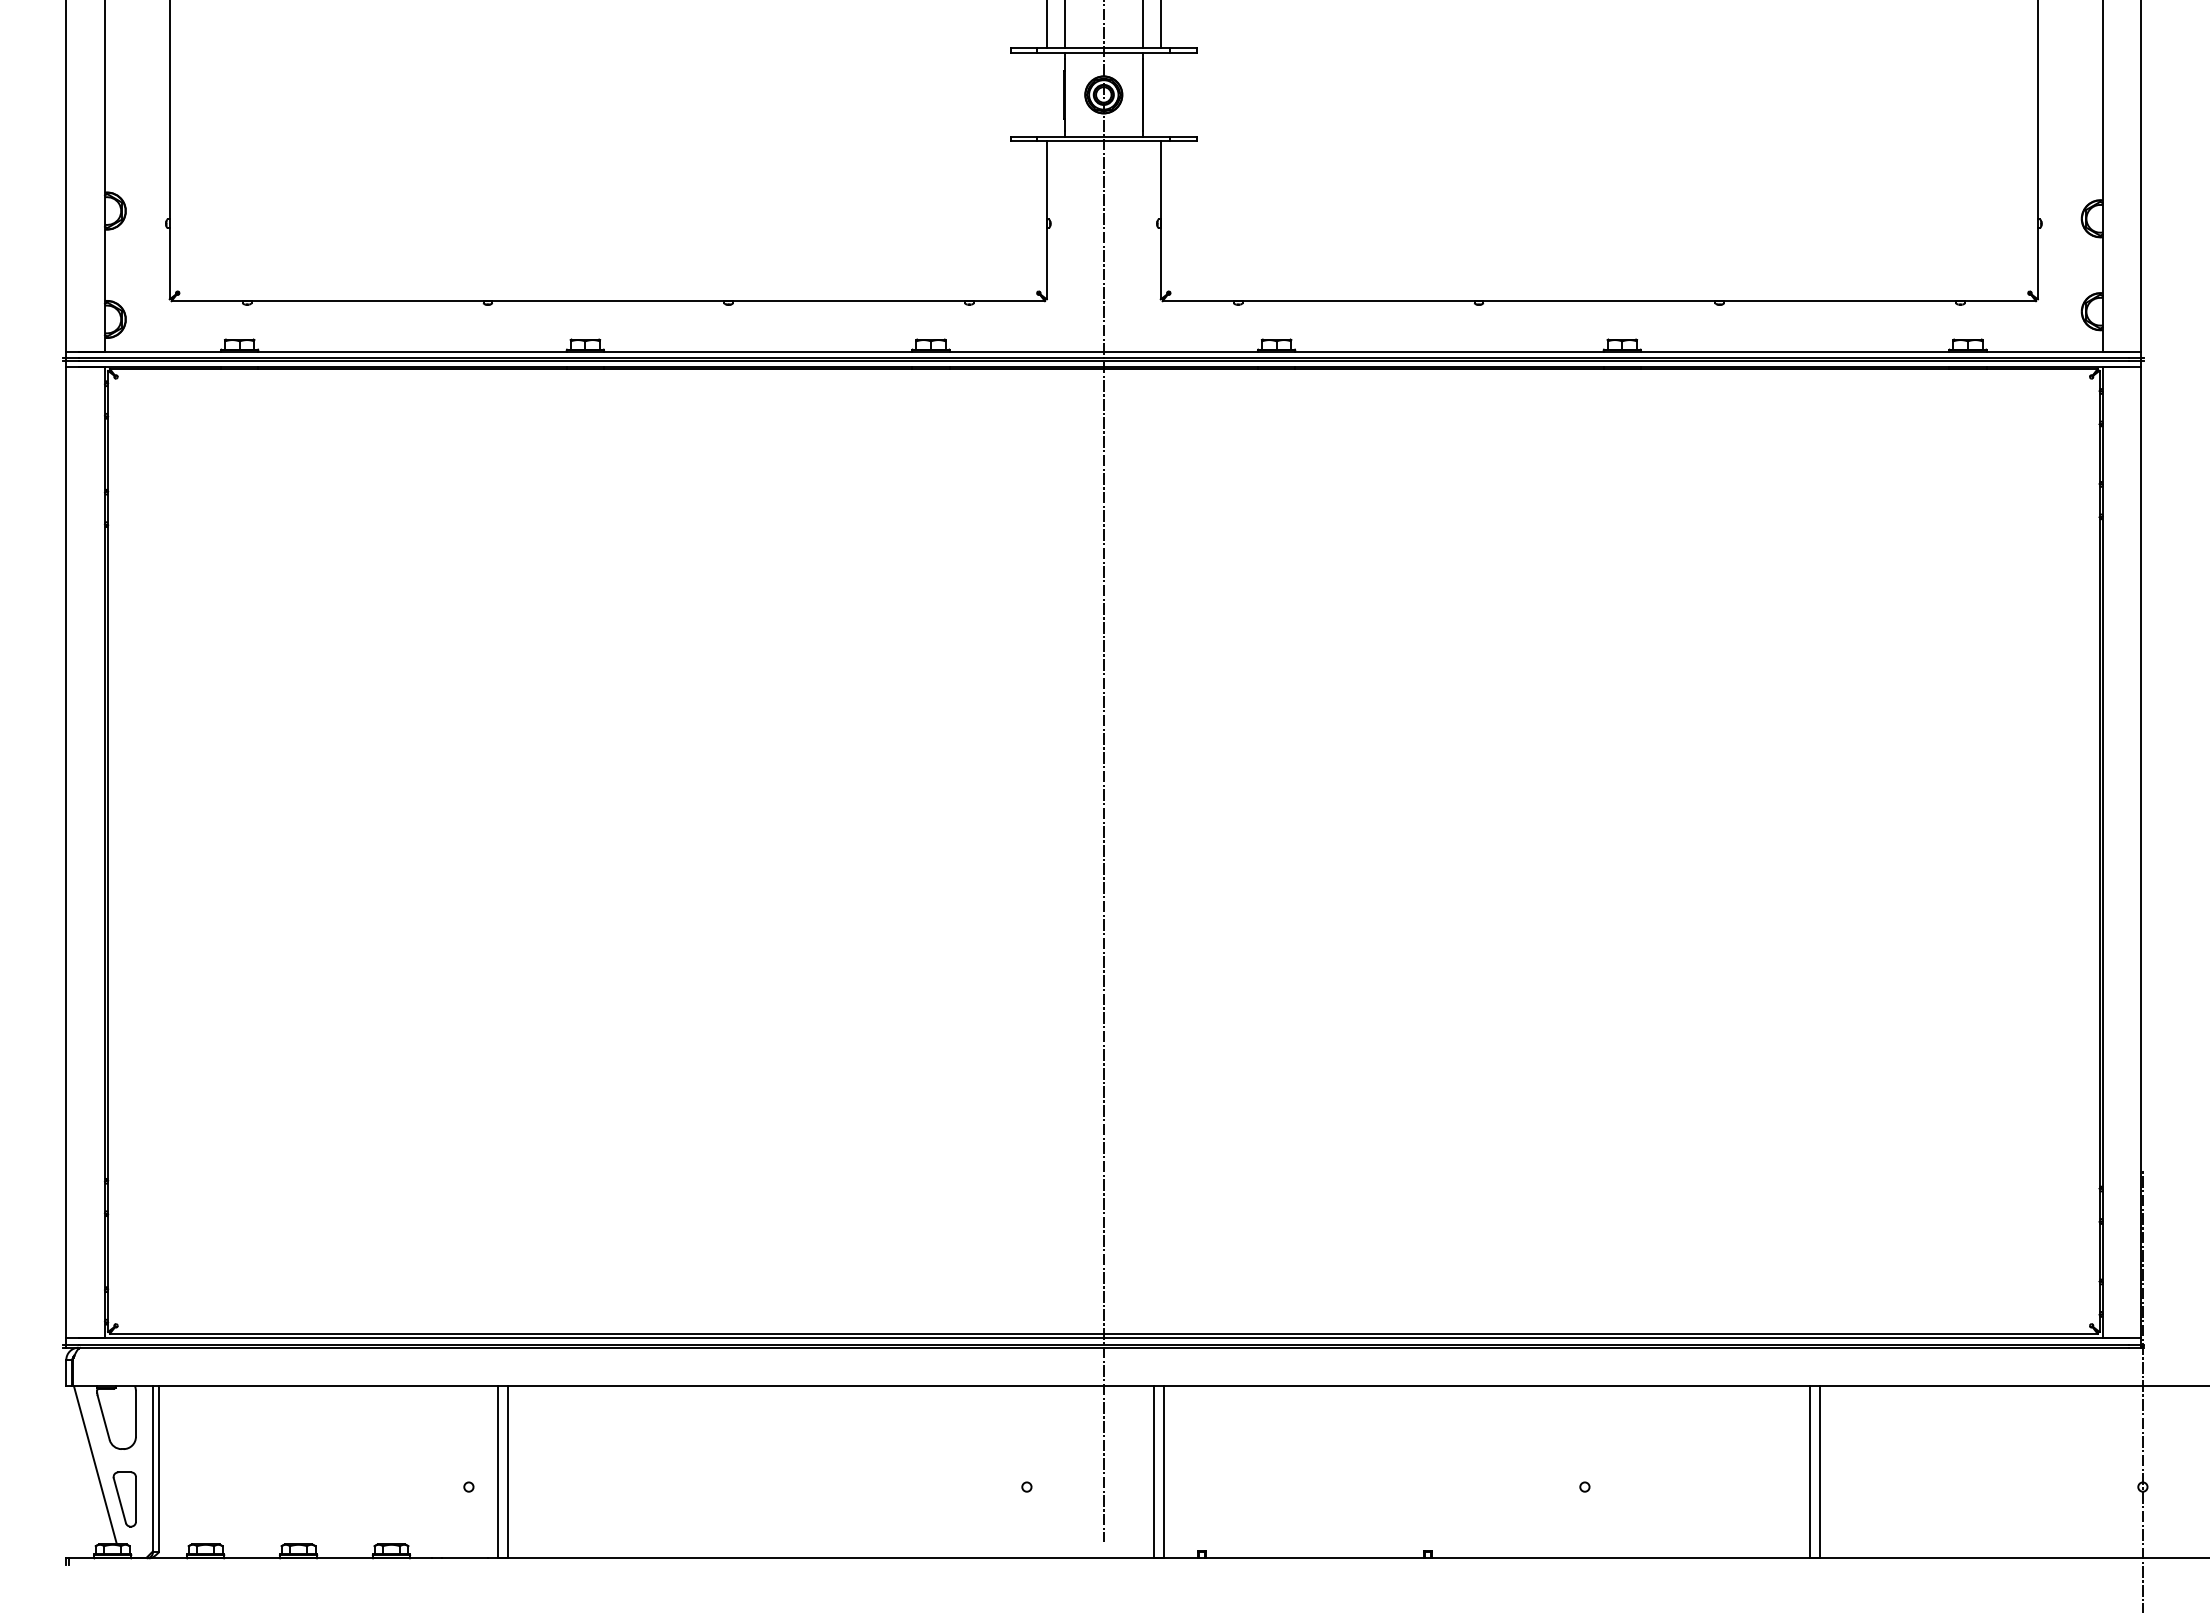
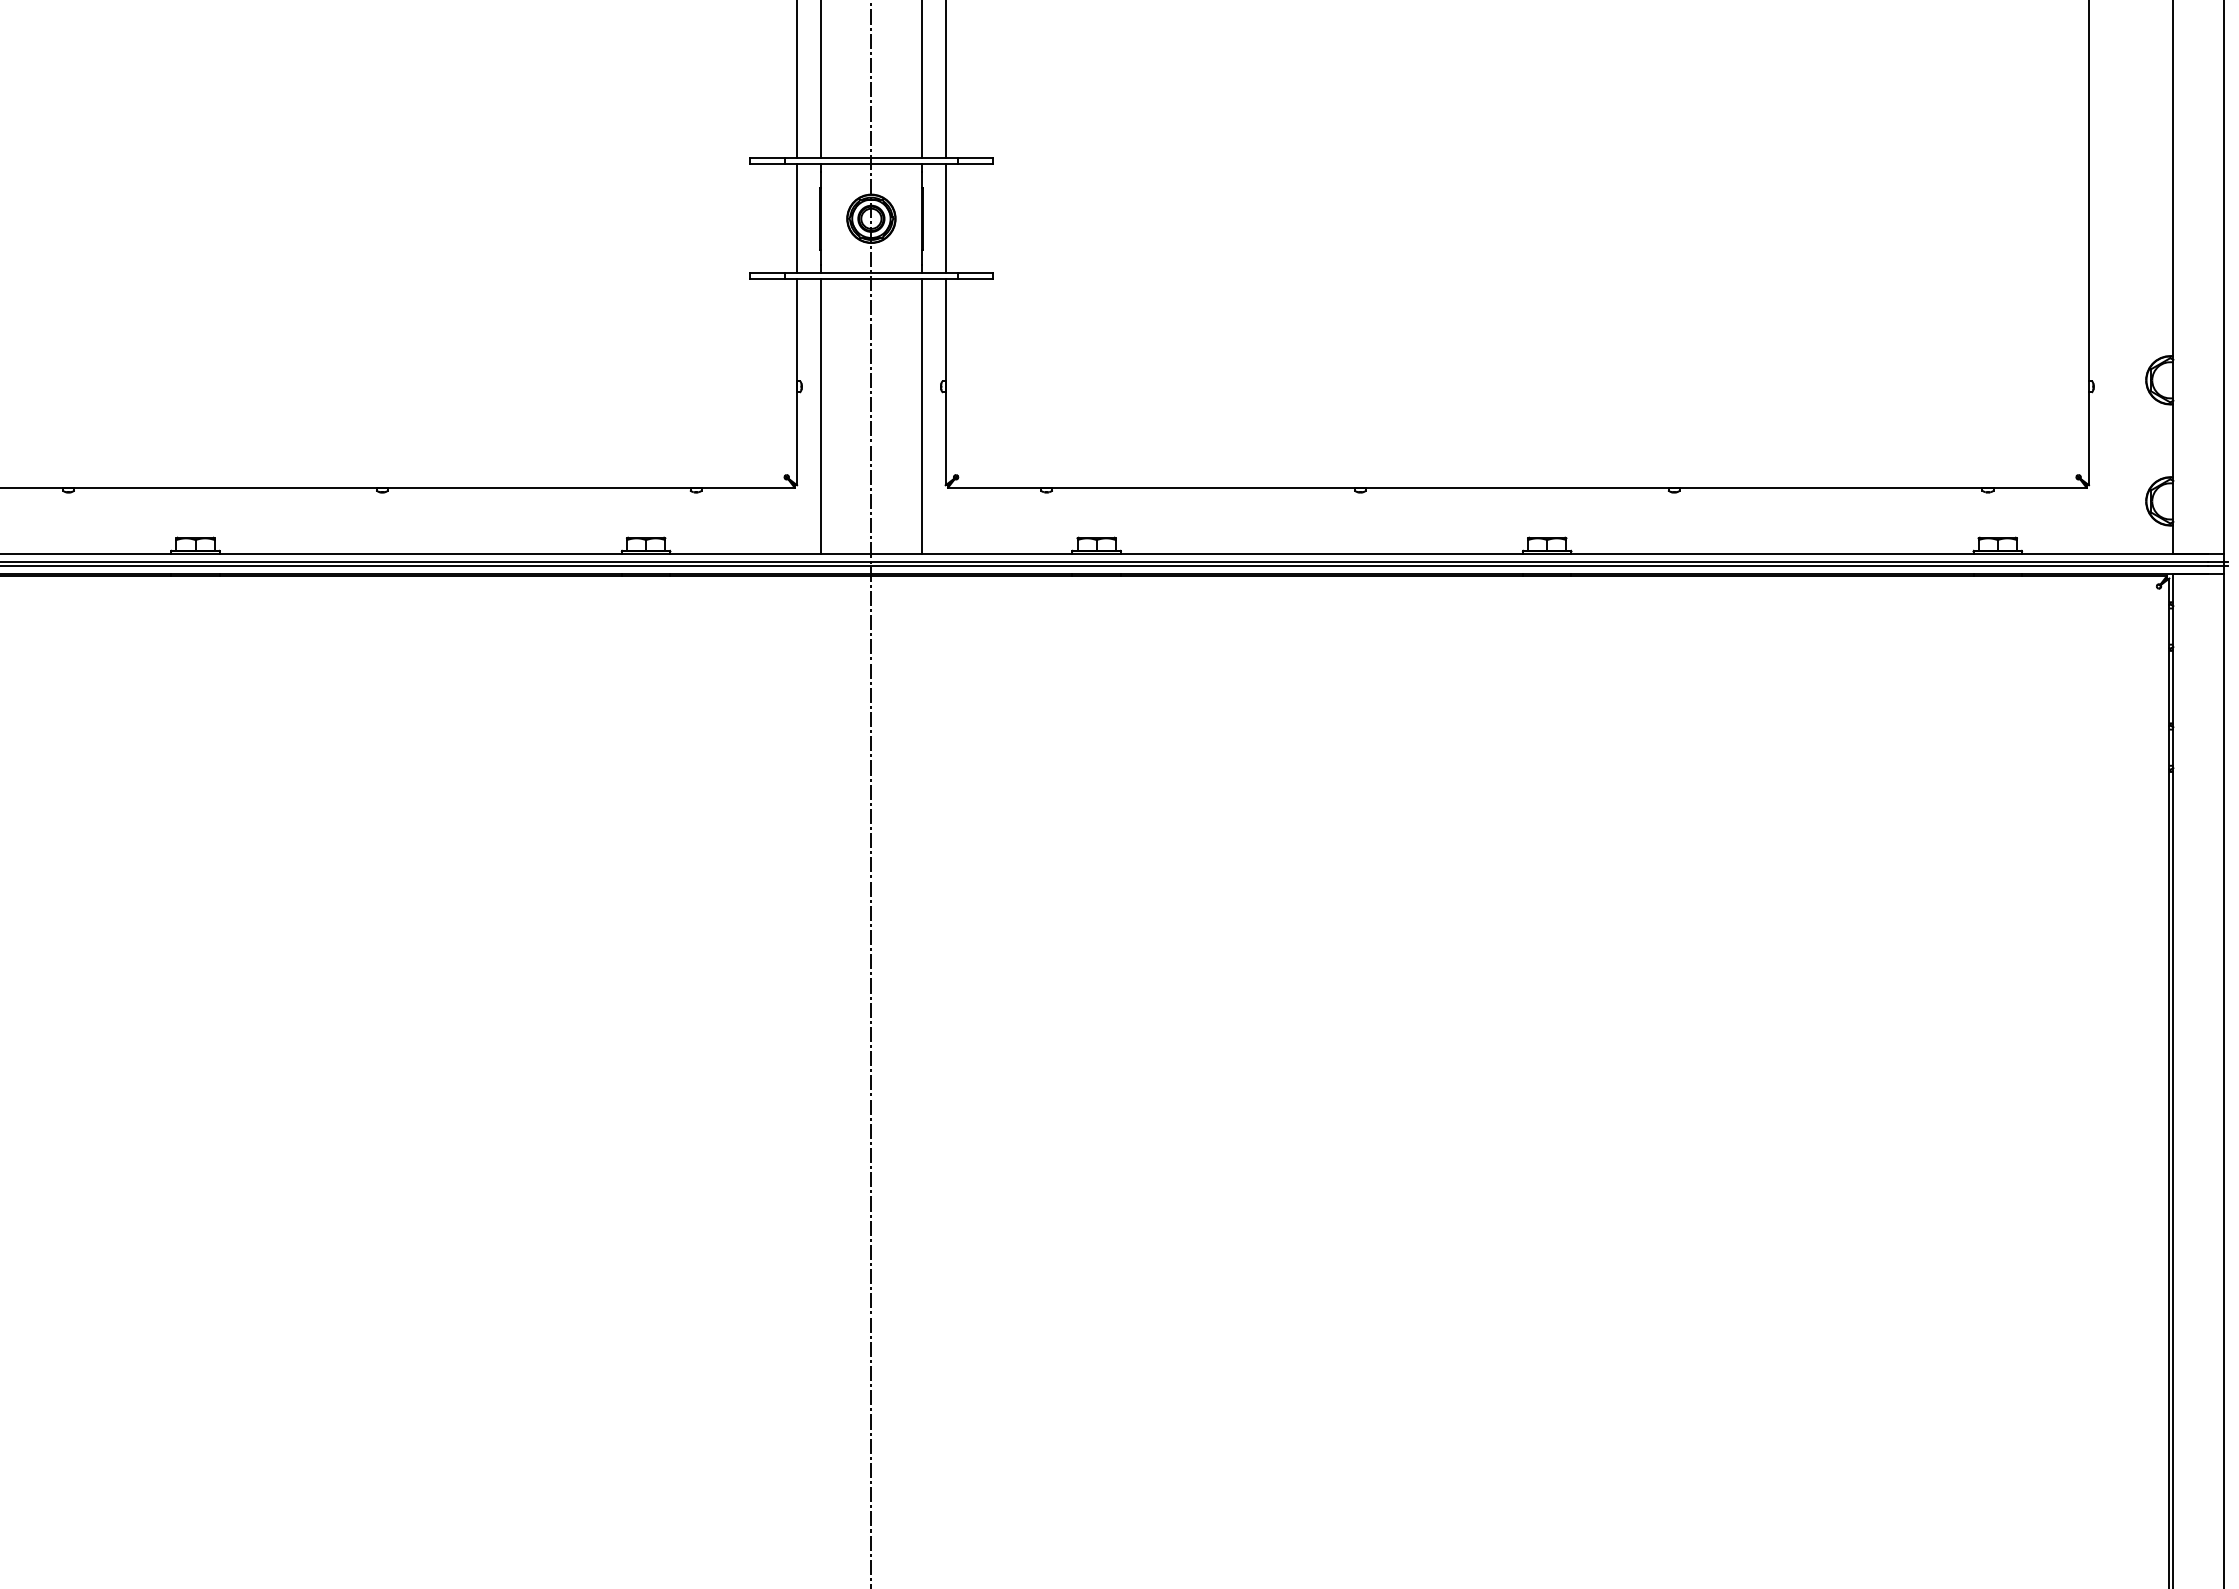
line: (1046, 94) -> (796, 218), added
line: (1160, 94) -> (945, 218), added
line: (1065, 246) -> (821, 416), added
line: (1142, 246) -> (921, 416), added

